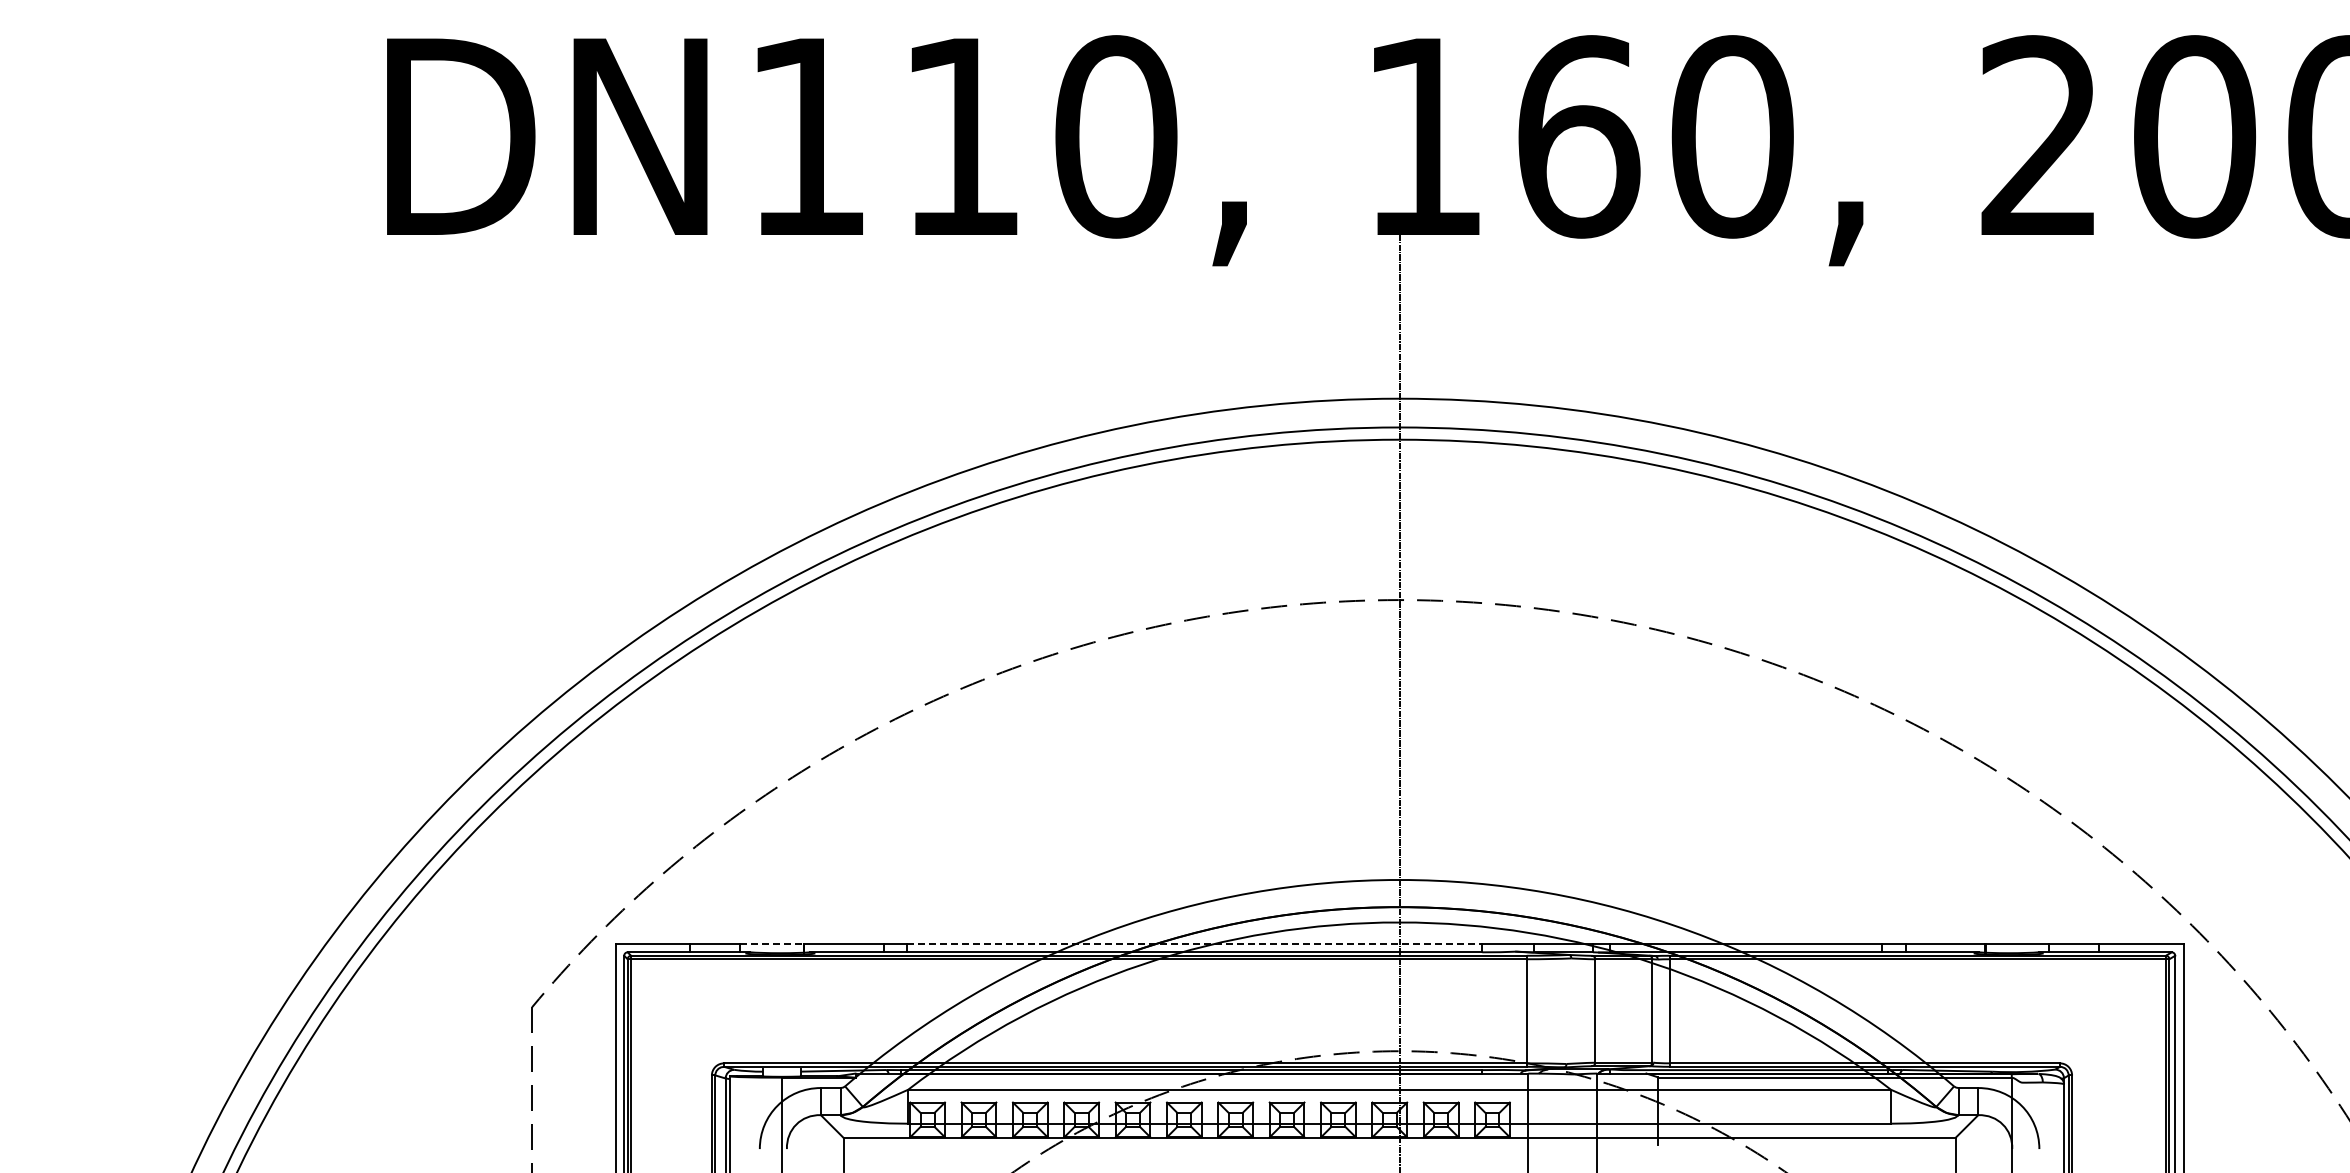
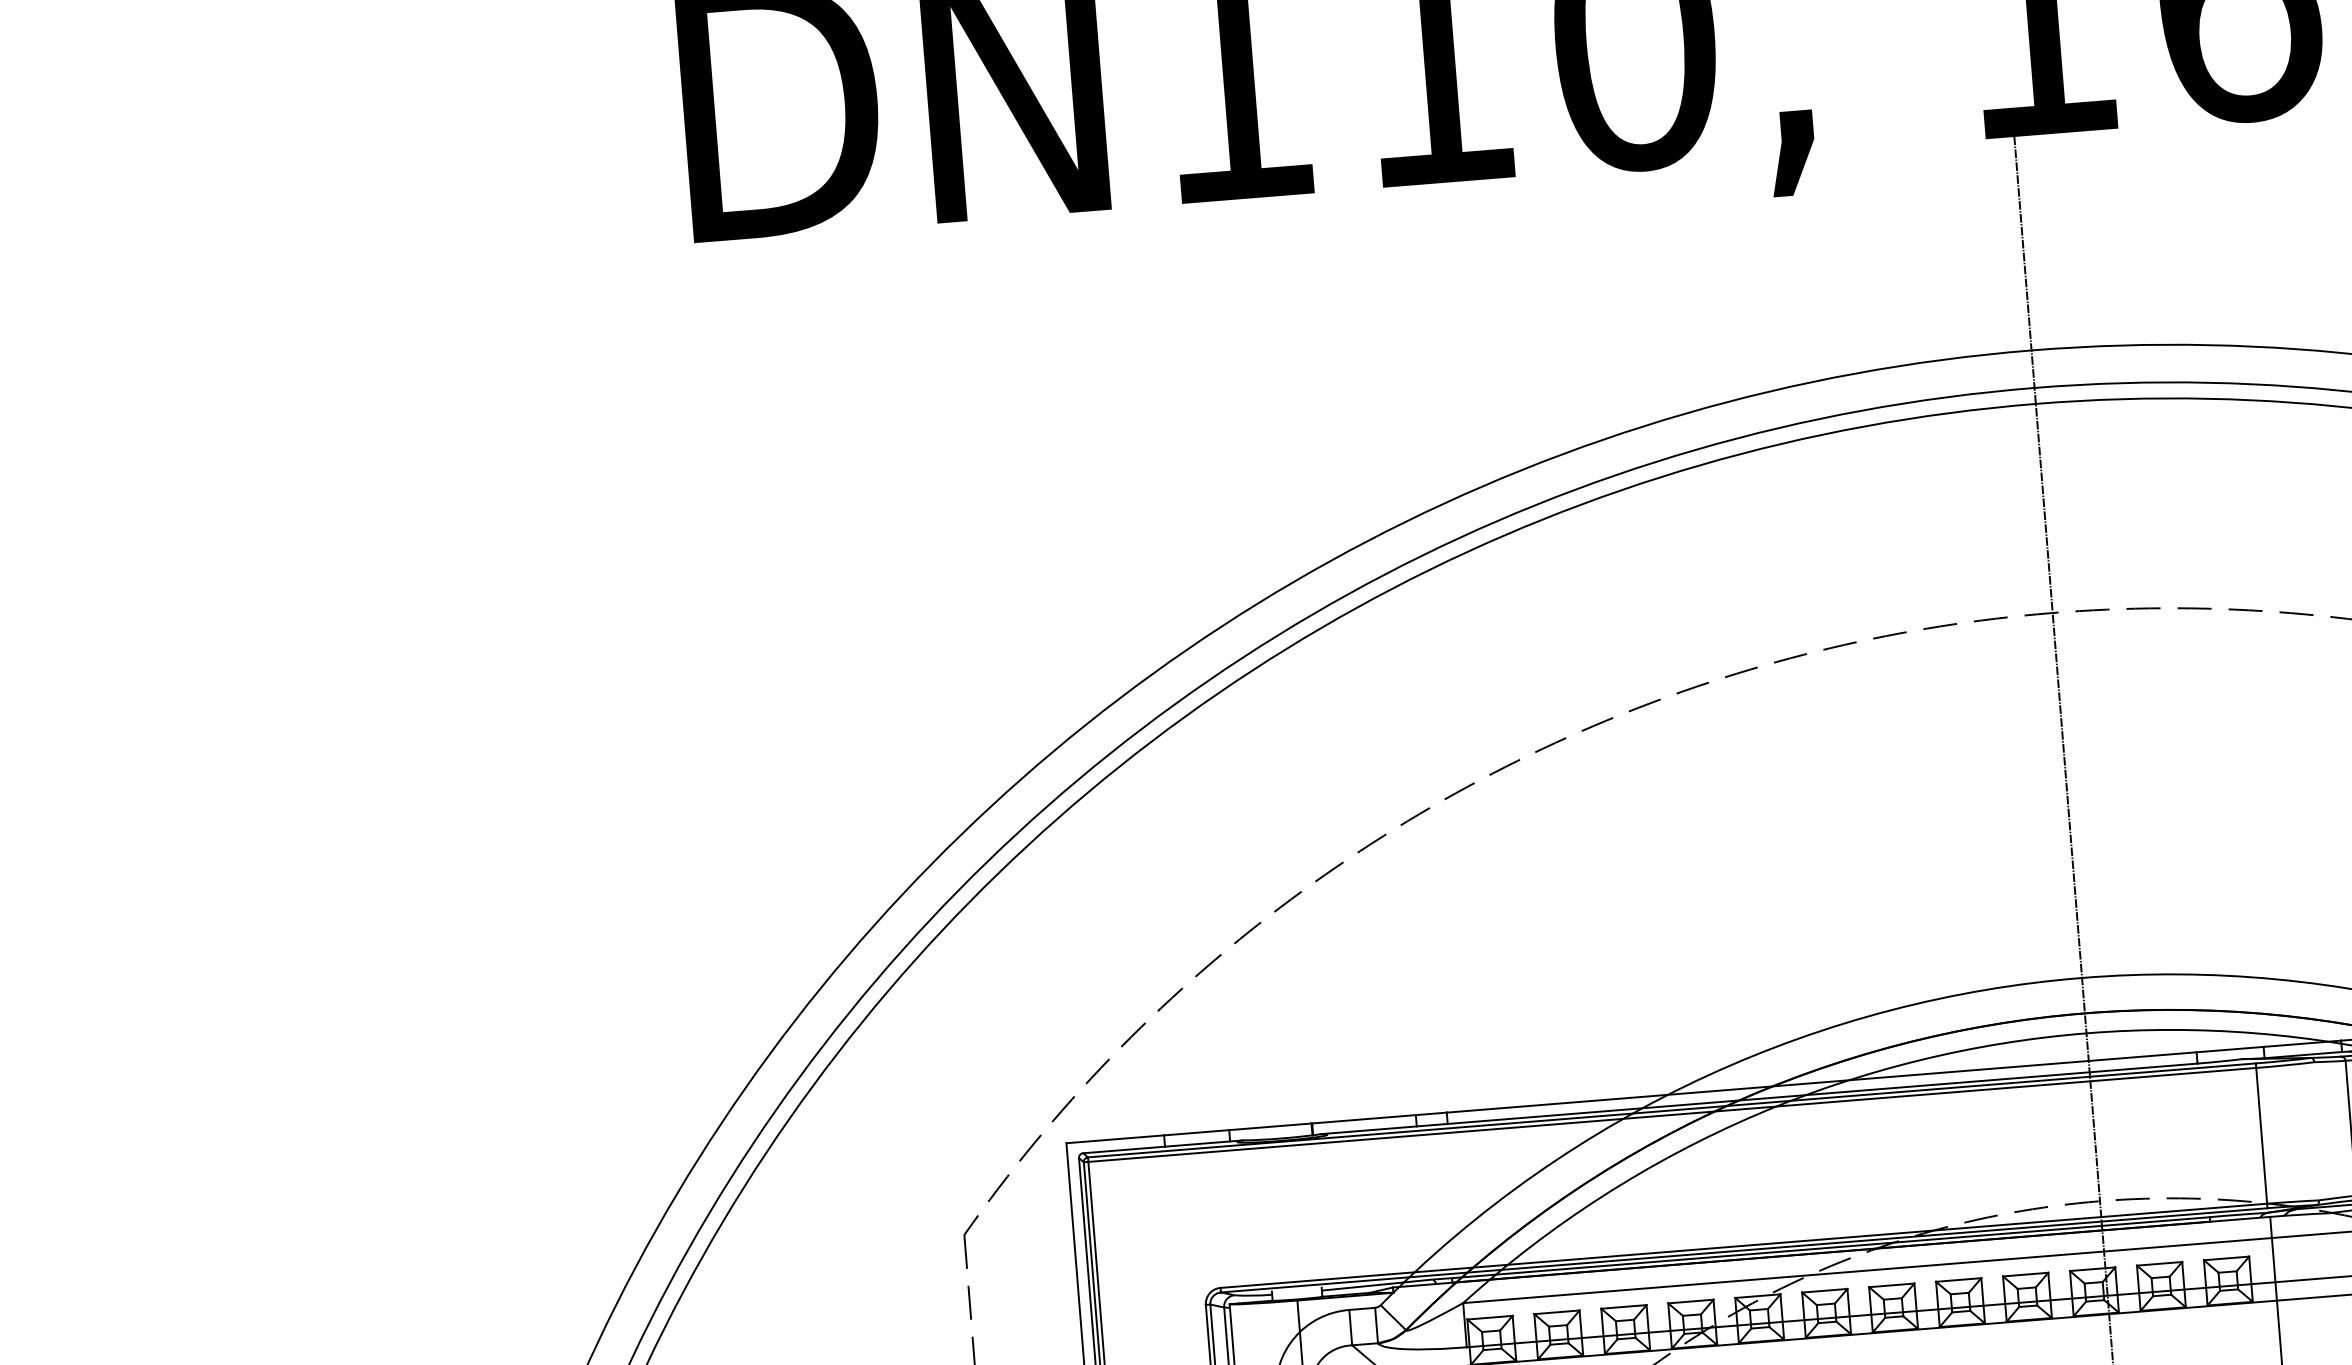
line: (771, 943) -> (1269, 1126), dashed -> solid
line: (1194, 943) -> (1821, 1082), dashed -> solid

